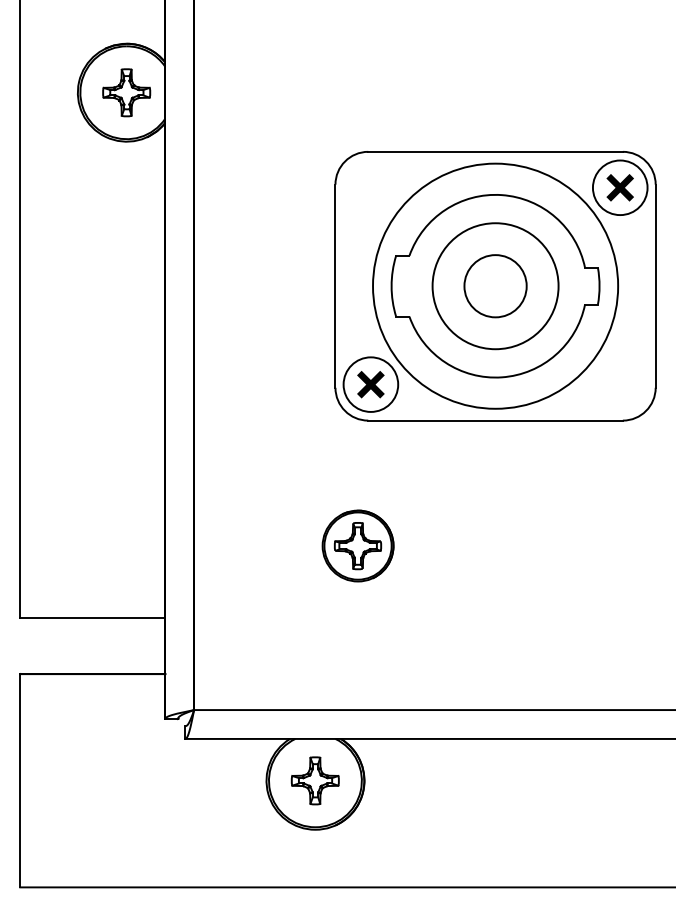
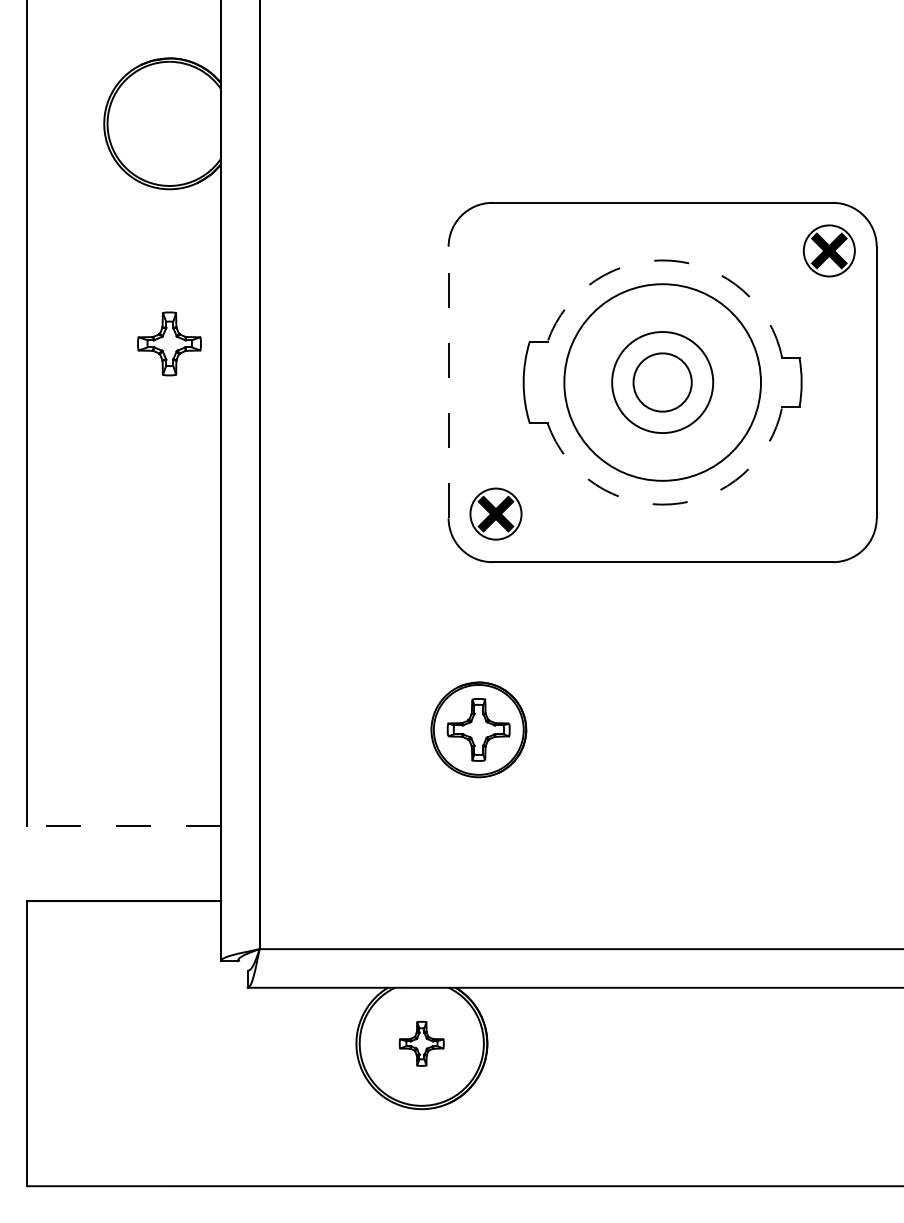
part: (126, 92) -> (169, 343), moved
circle: (619, 187) -> (828, 250), size x0.7
arc: (502, 194) -> (671, 260), solid -> dashed
line: (335, 286) -> (448, 382), solid -> dashed
circle: (495, 286) -> (662, 382), size x0.6
circle: (495, 286) -> (662, 382), size x0.6
circle: (495, 286) -> (662, 382), size x0.7
arc: (502, 377) -> (671, 504), solid -> dashed
circle: (370, 384) -> (495, 513), size x0.7
line: (93, 617) -> (124, 825), solid -> dashed
part: (315, 780) -> (421, 1043), size x0.7

